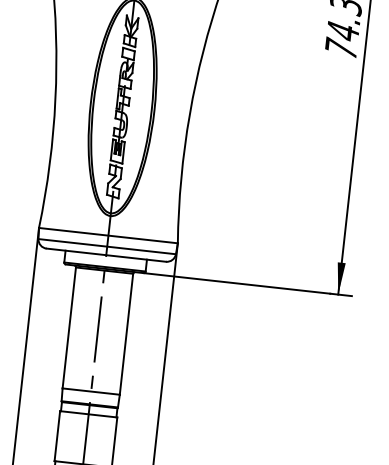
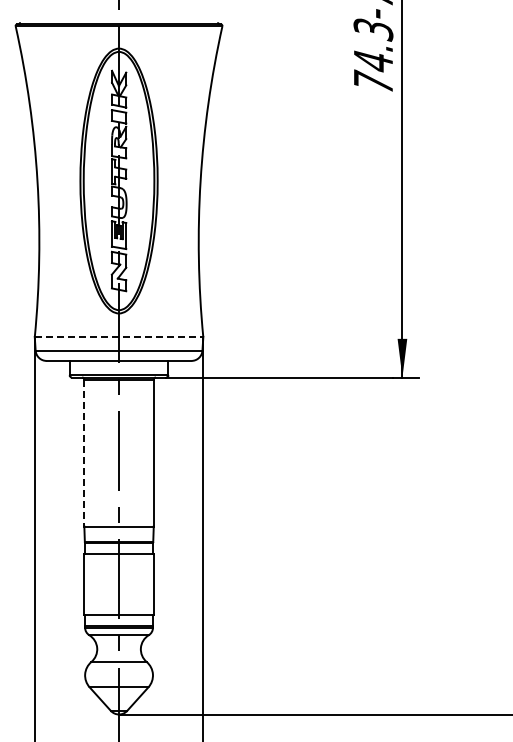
line: (108, 235) -> (119, 337), solid -> dashed
line: (69, 328) -> (84, 453), solid -> dashed

